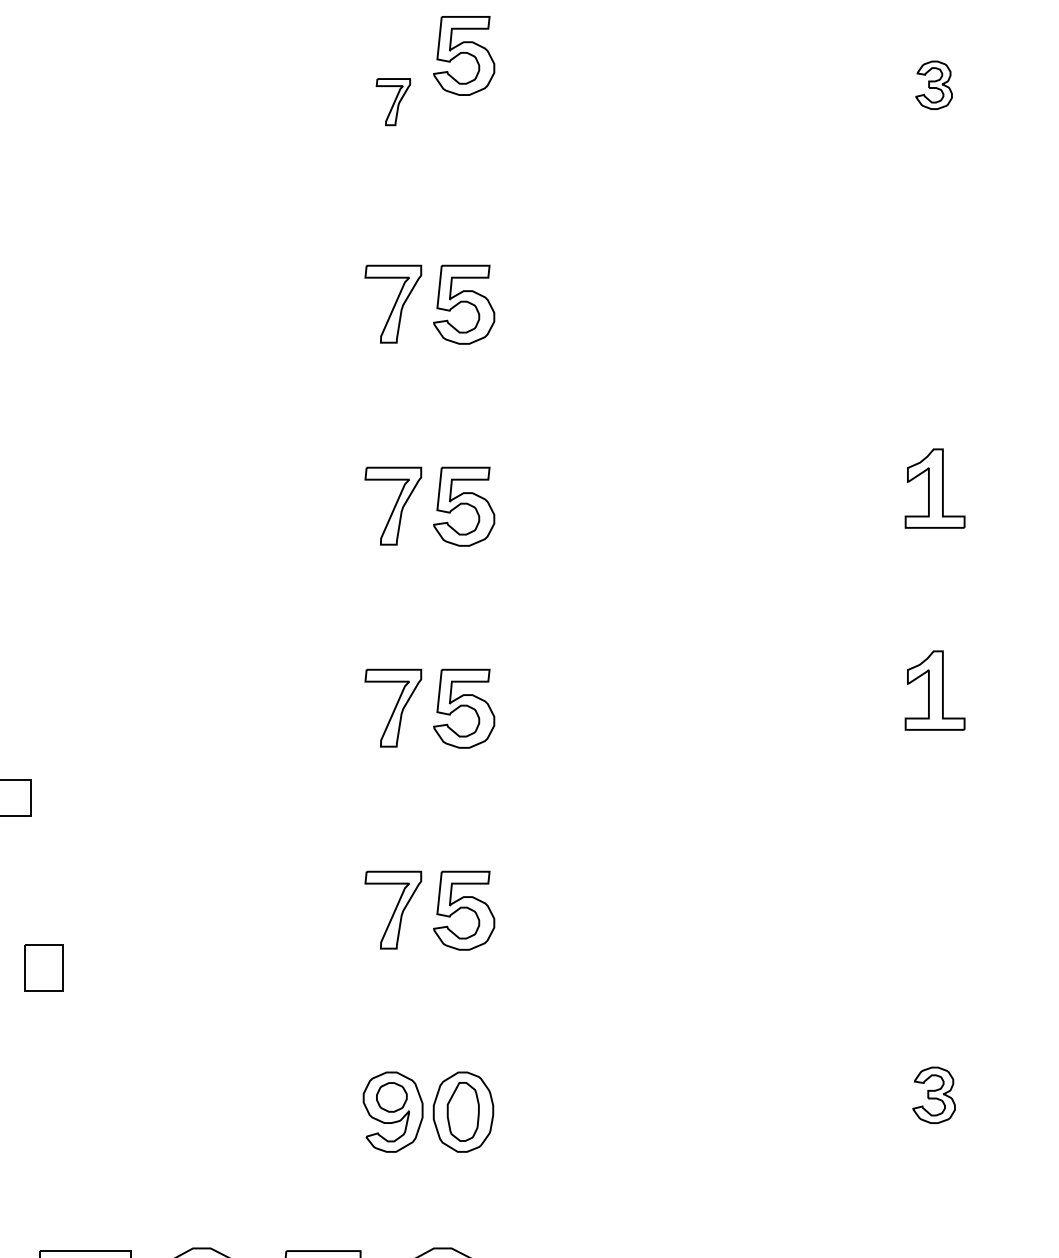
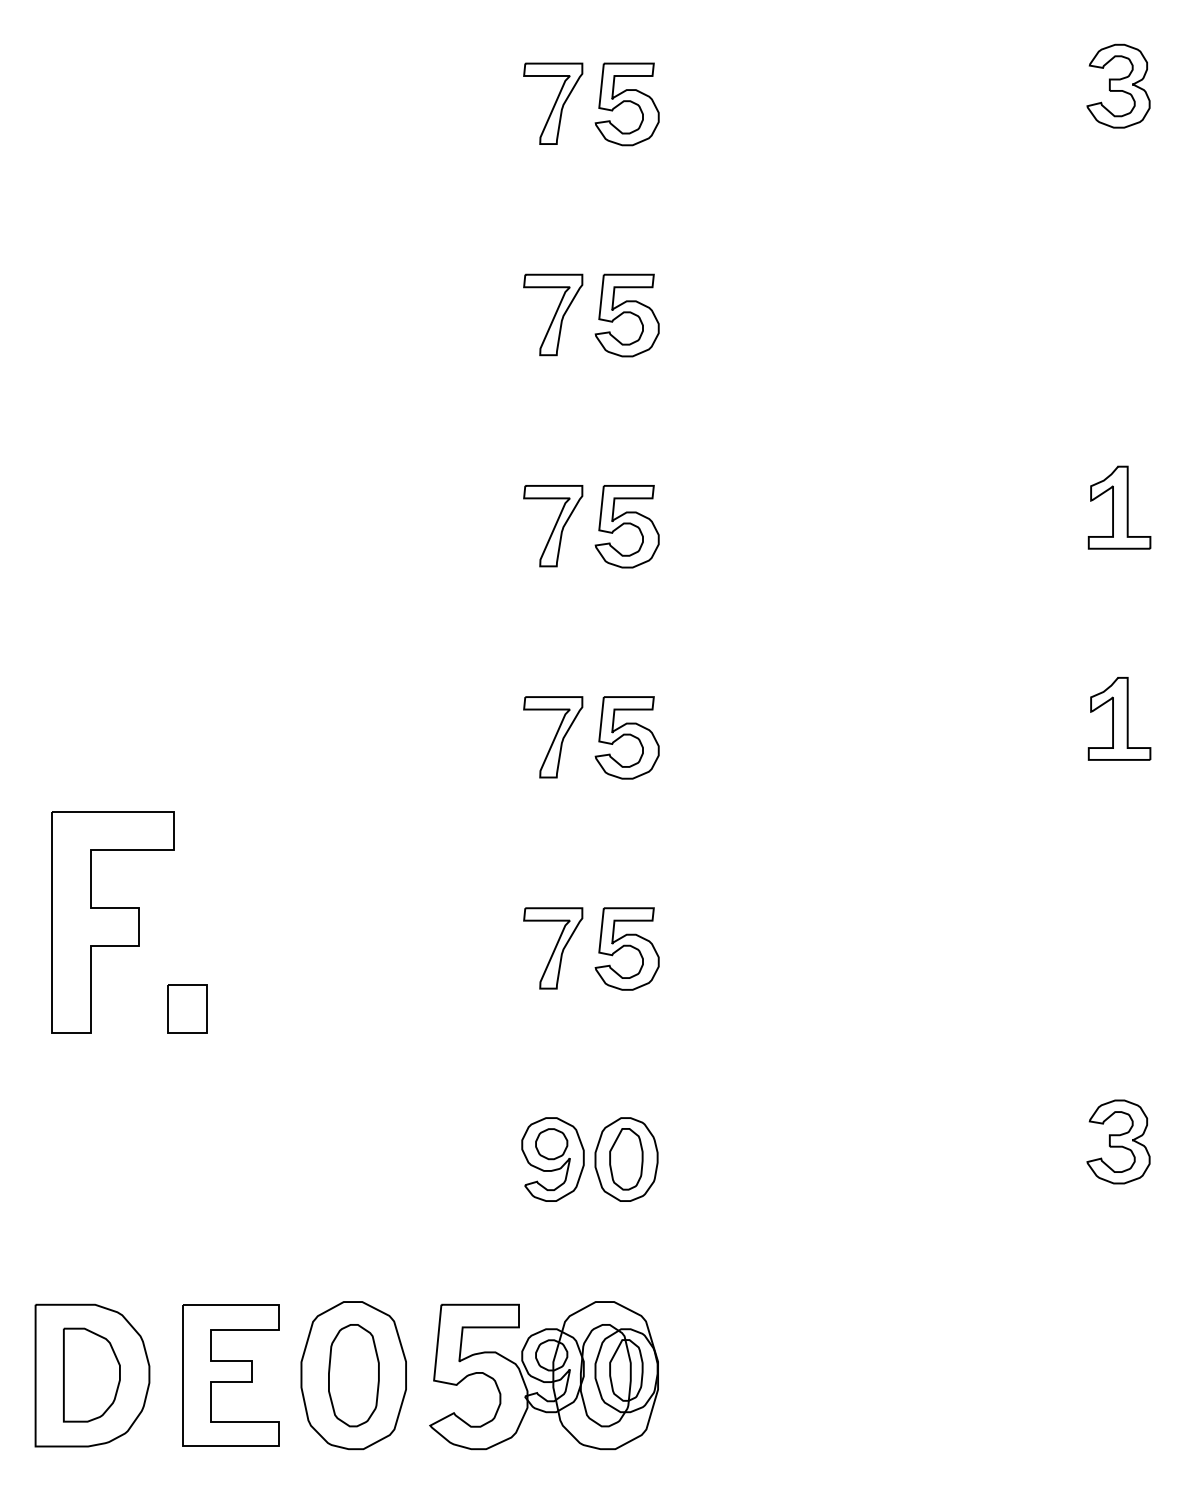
part: (463, 56) -> (626, 104), moved
part: (934, 84) -> (1118, 85), size x1.67
part: (393, 101) -> (553, 103), size x1.67
part: (934, 1094) -> (1118, 1141), size x1.43

